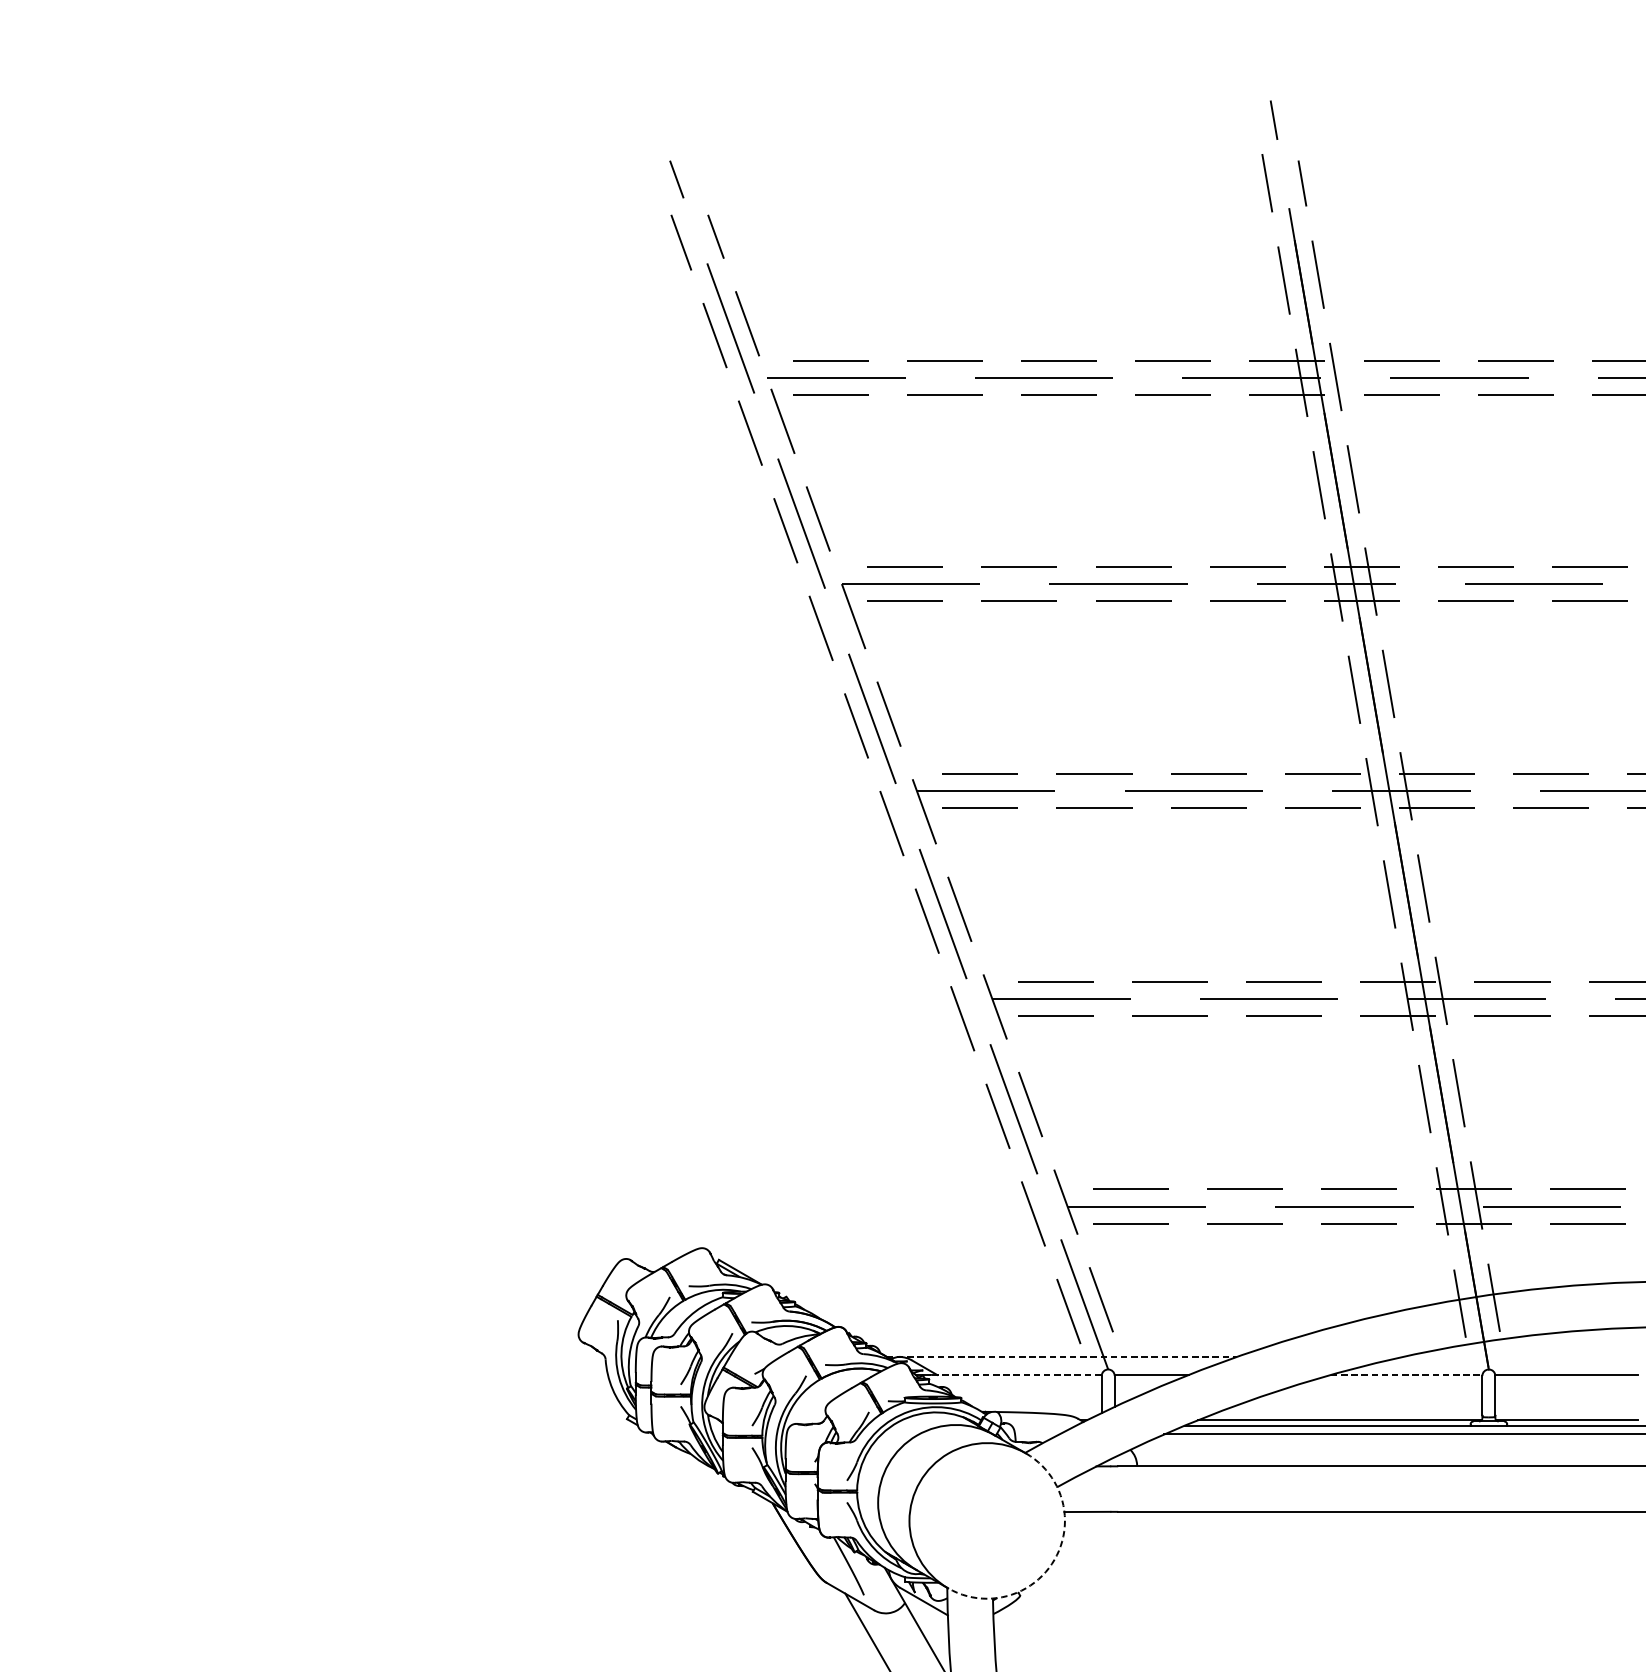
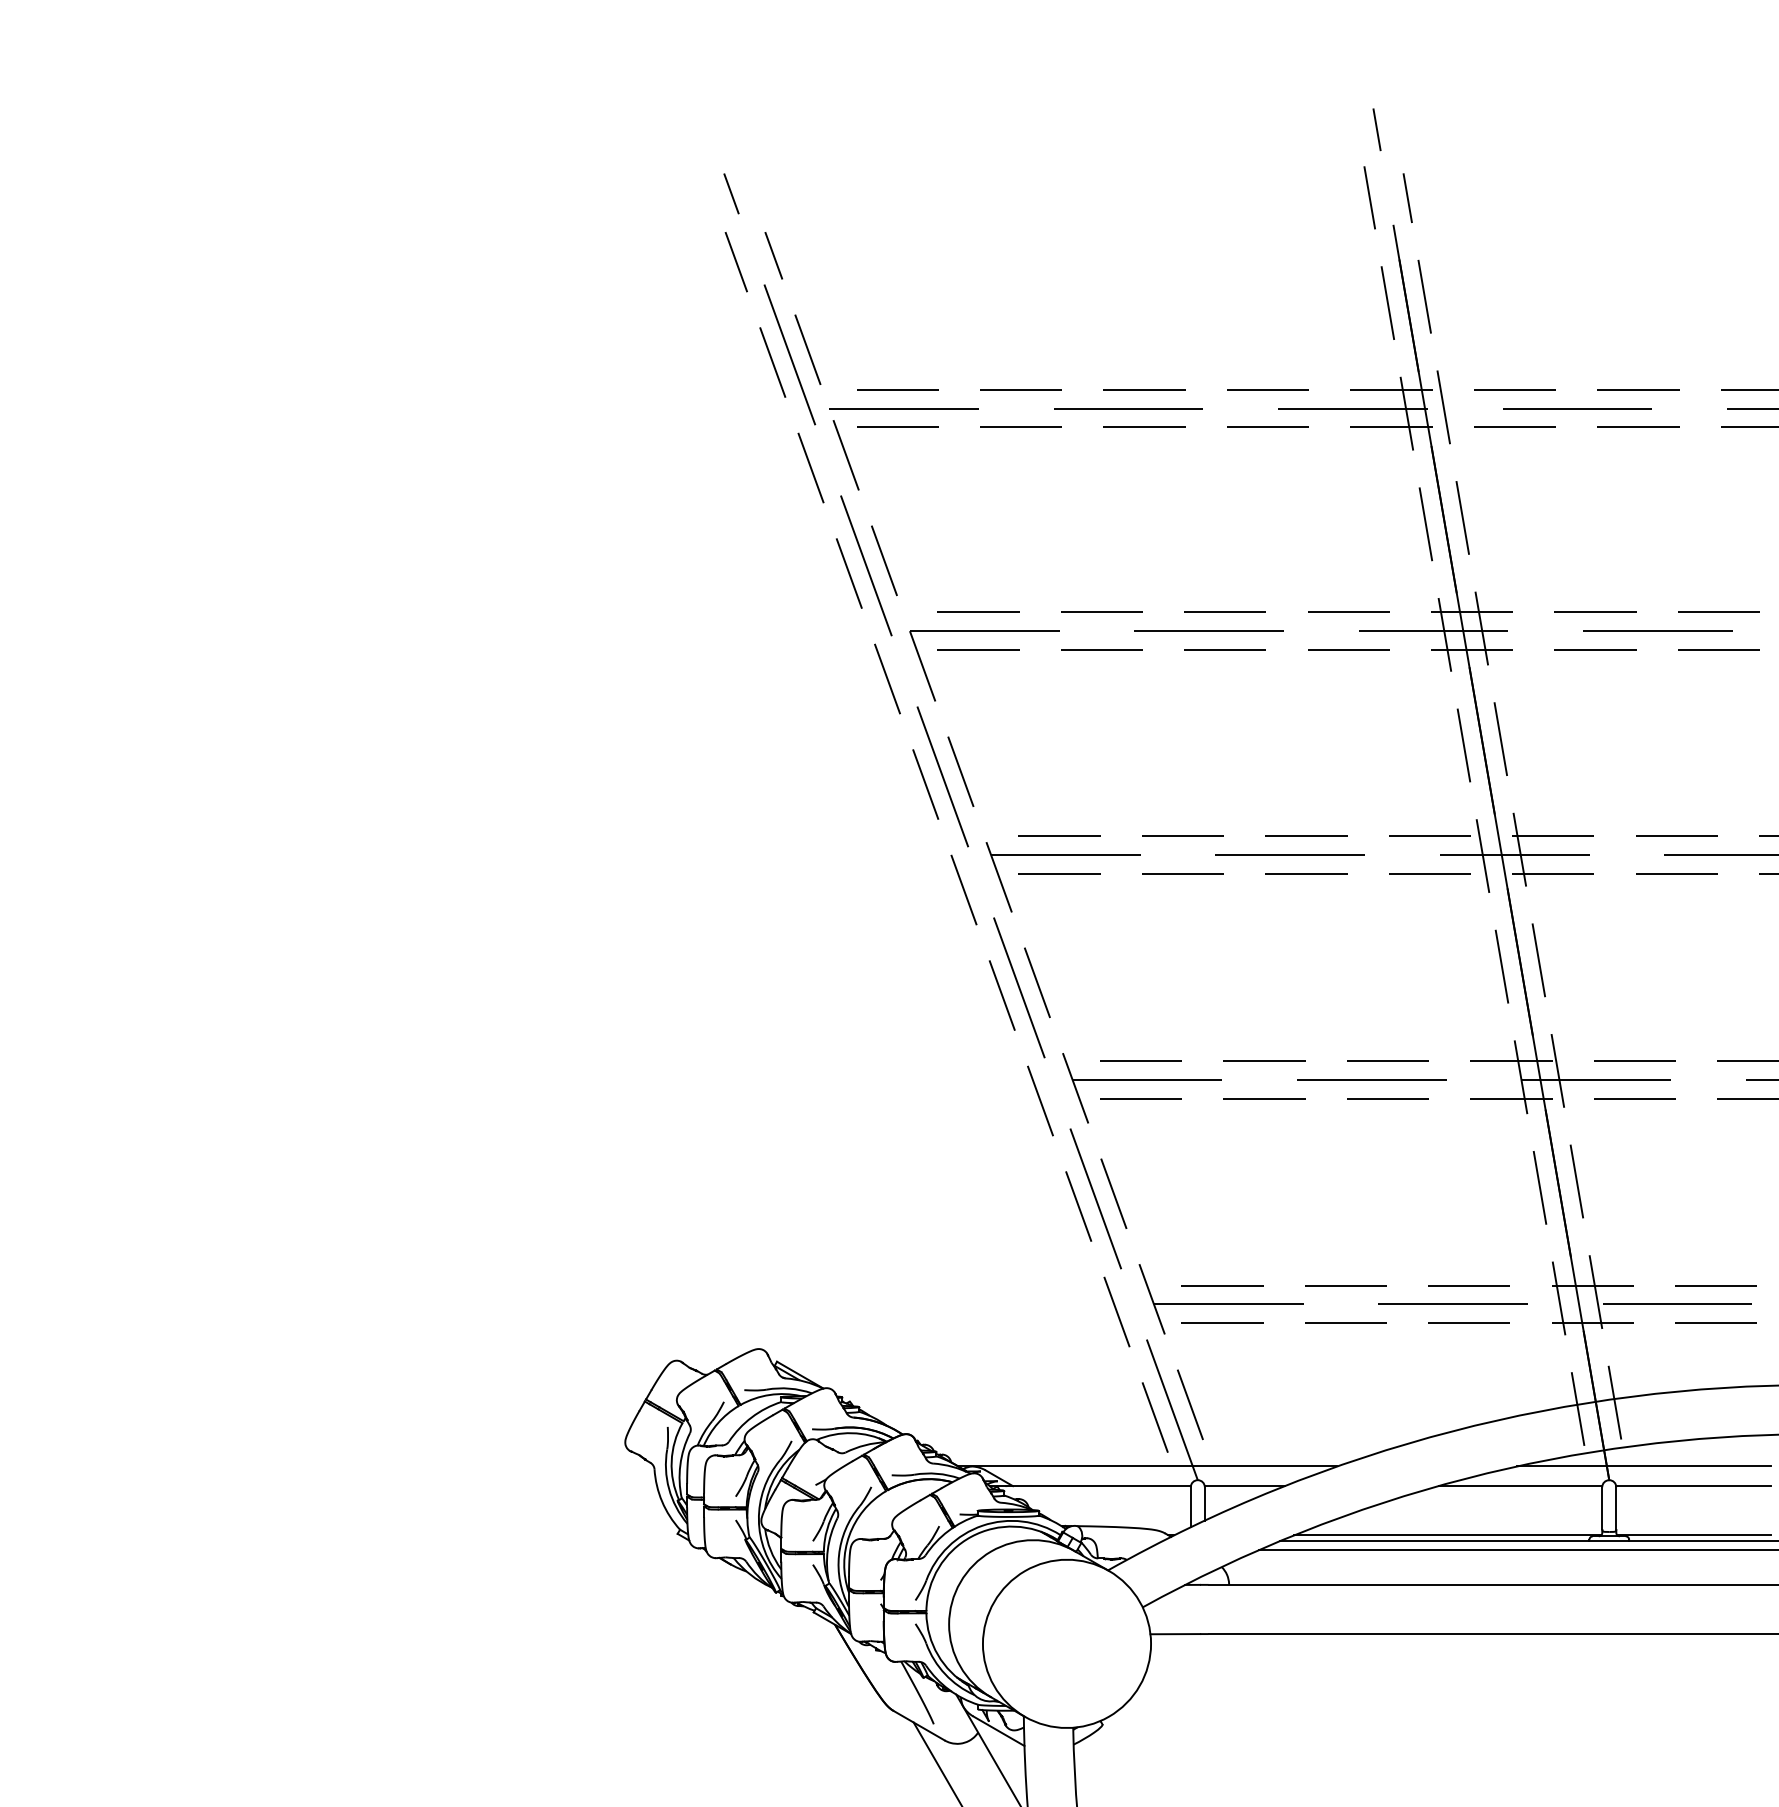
line: (1062, 1356) -> (1148, 1466), dashed -> solid
line: (1520, 1356) -> (1643, 1466), added
line: (1017, 1375) -> (1099, 1486), dashed -> solid
line: (1406, 1375) -> (1520, 1486), dashed -> solid
arc: (1054, 1559) -> (1139, 1685), dashed -> solid

